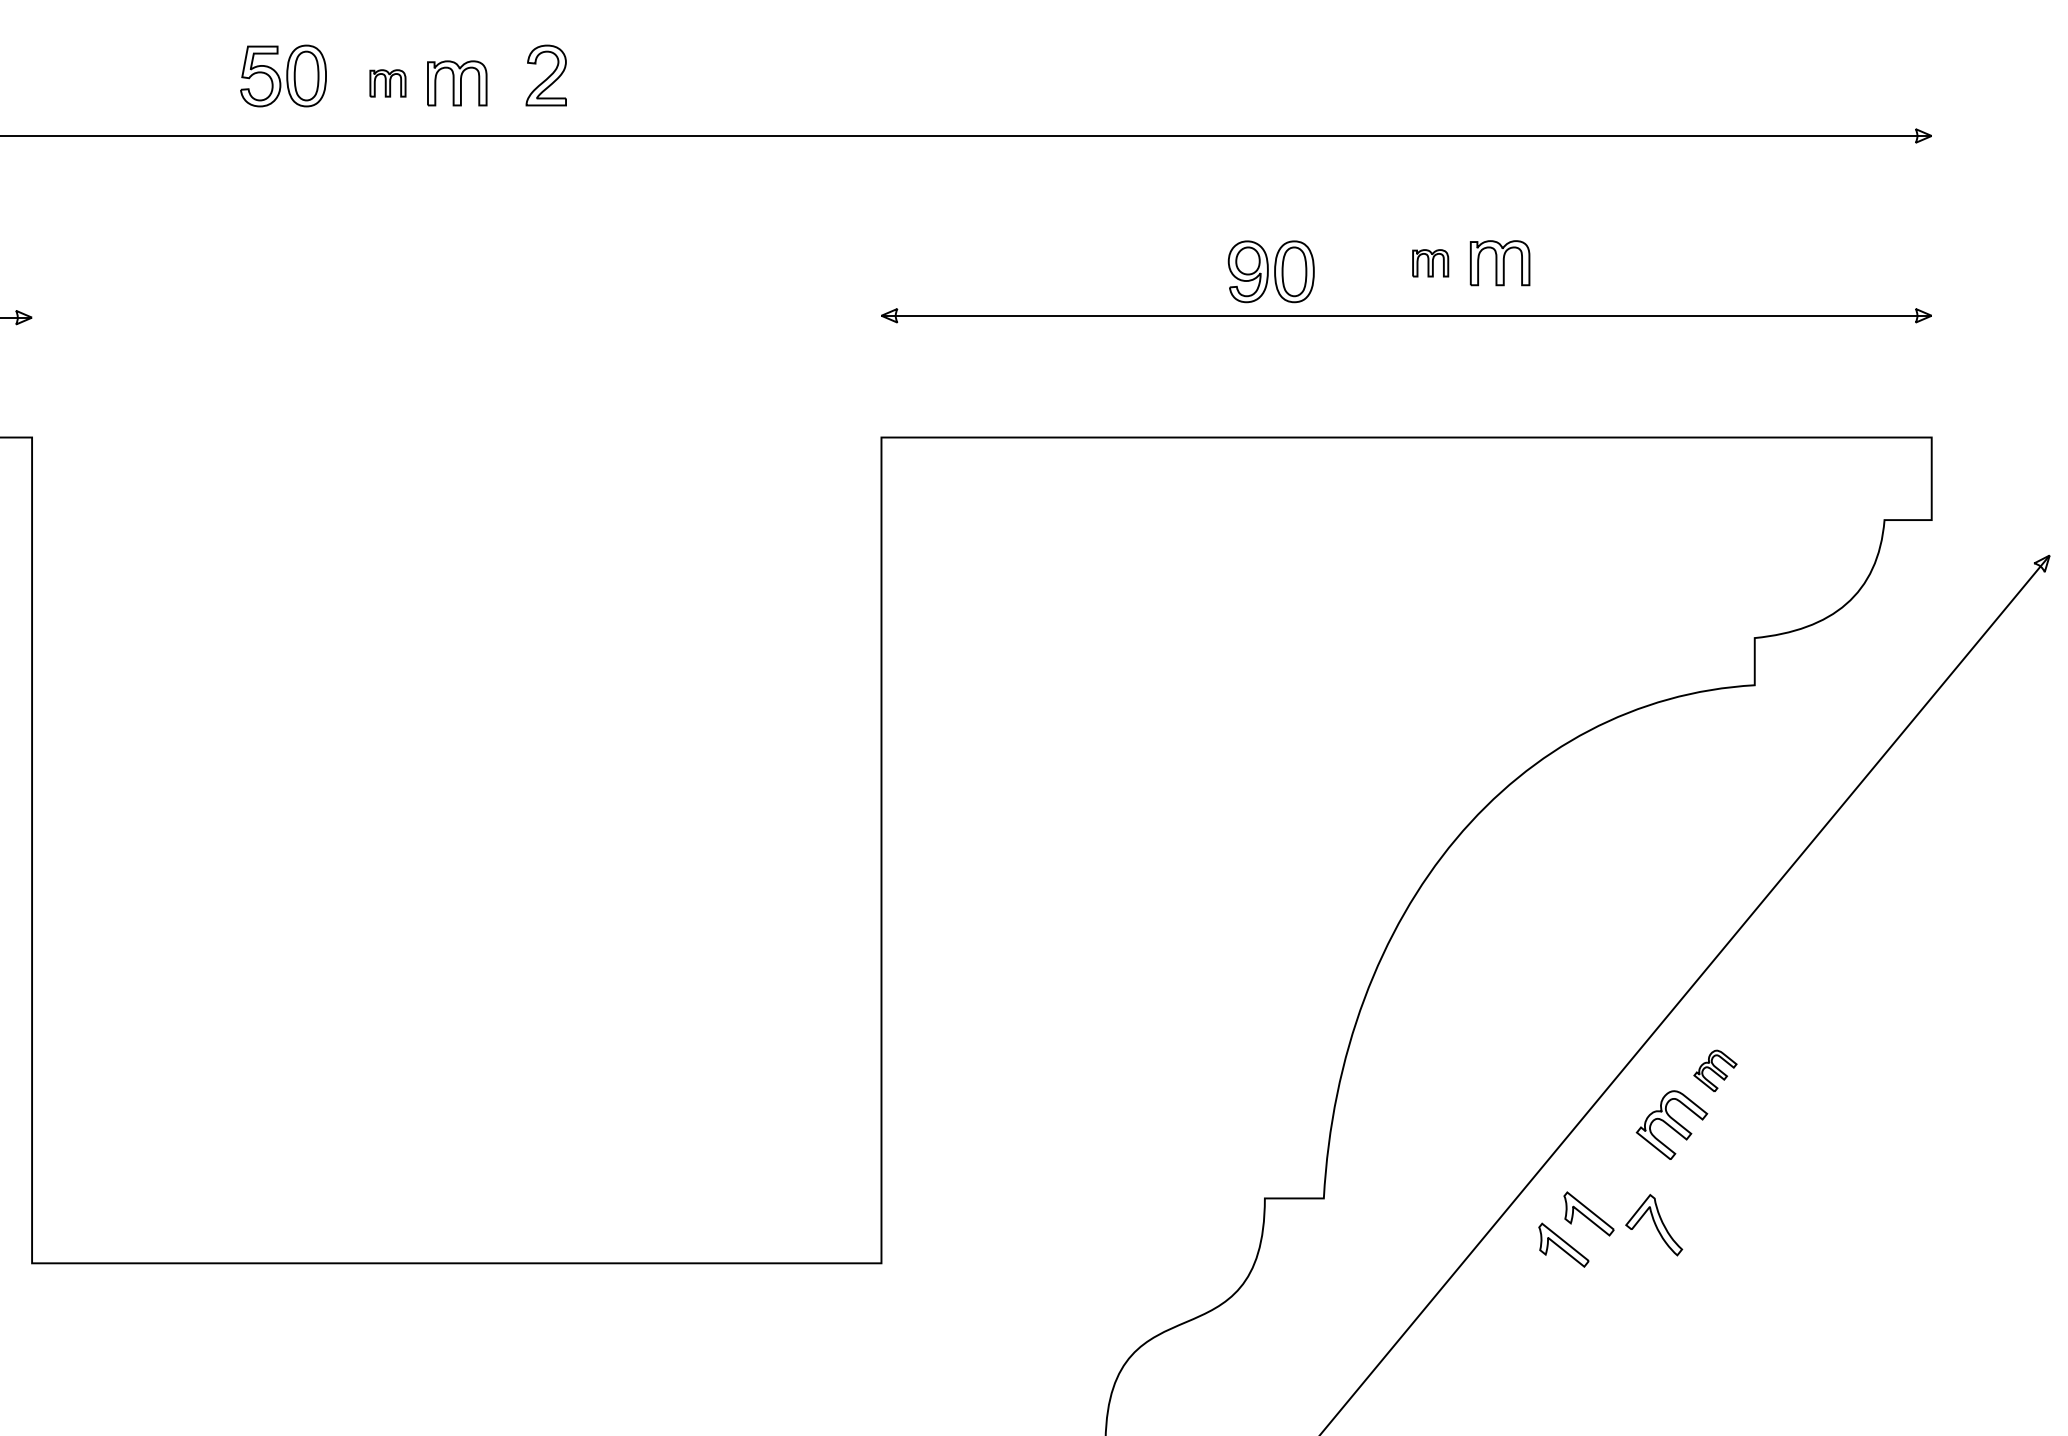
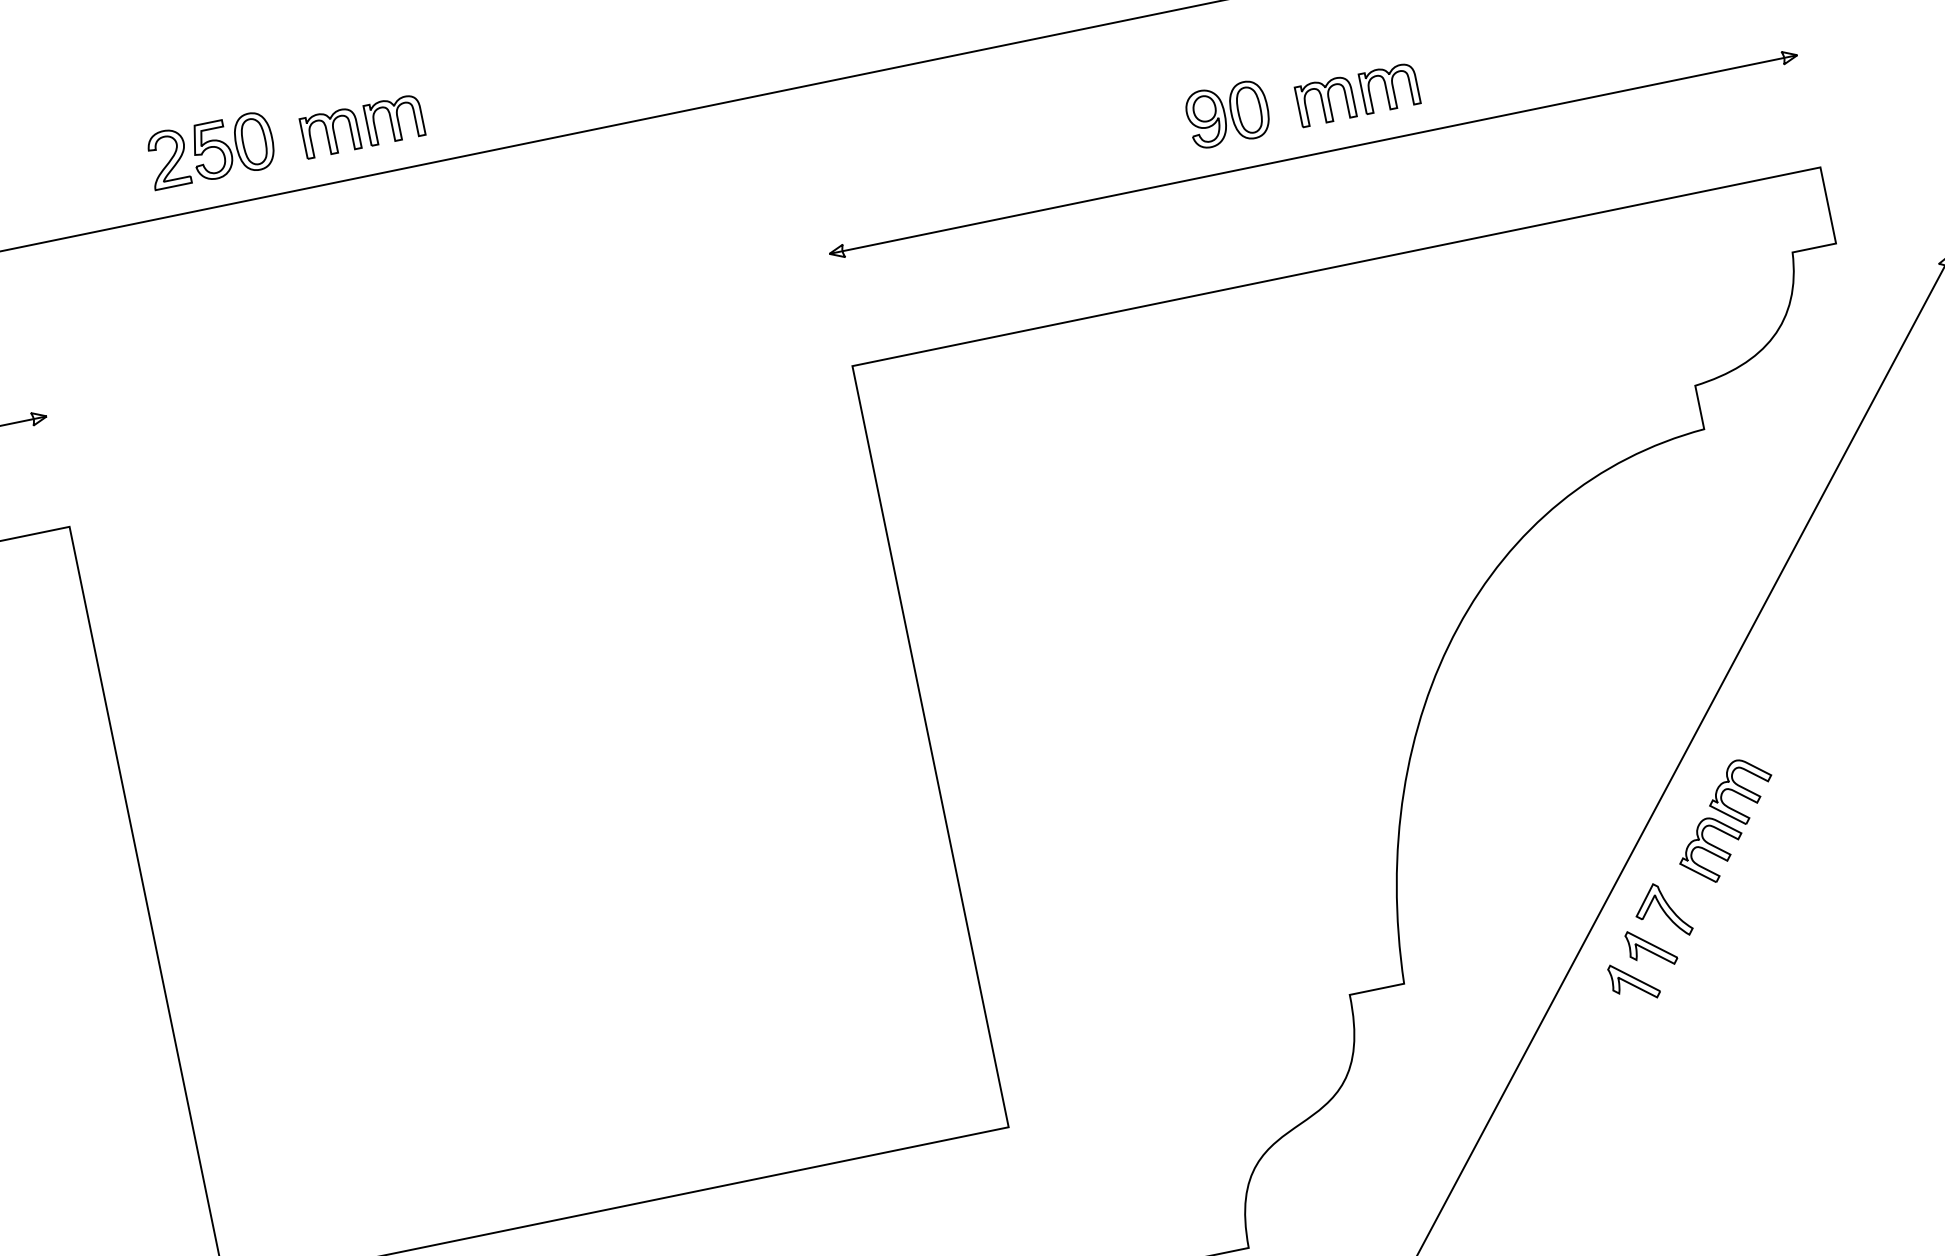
part: (545, 75) -> (167, 159), moved
part: (387, 83) -> (330, 133), size x1.67
part: (1430, 263) -> (1325, 101), size x1.67
part: (1270, 271) -> (1227, 114), moved
part: (1715, 1070) -> (1740, 791), size x1.67
part: (1654, 1225) -> (1662, 911), moved

